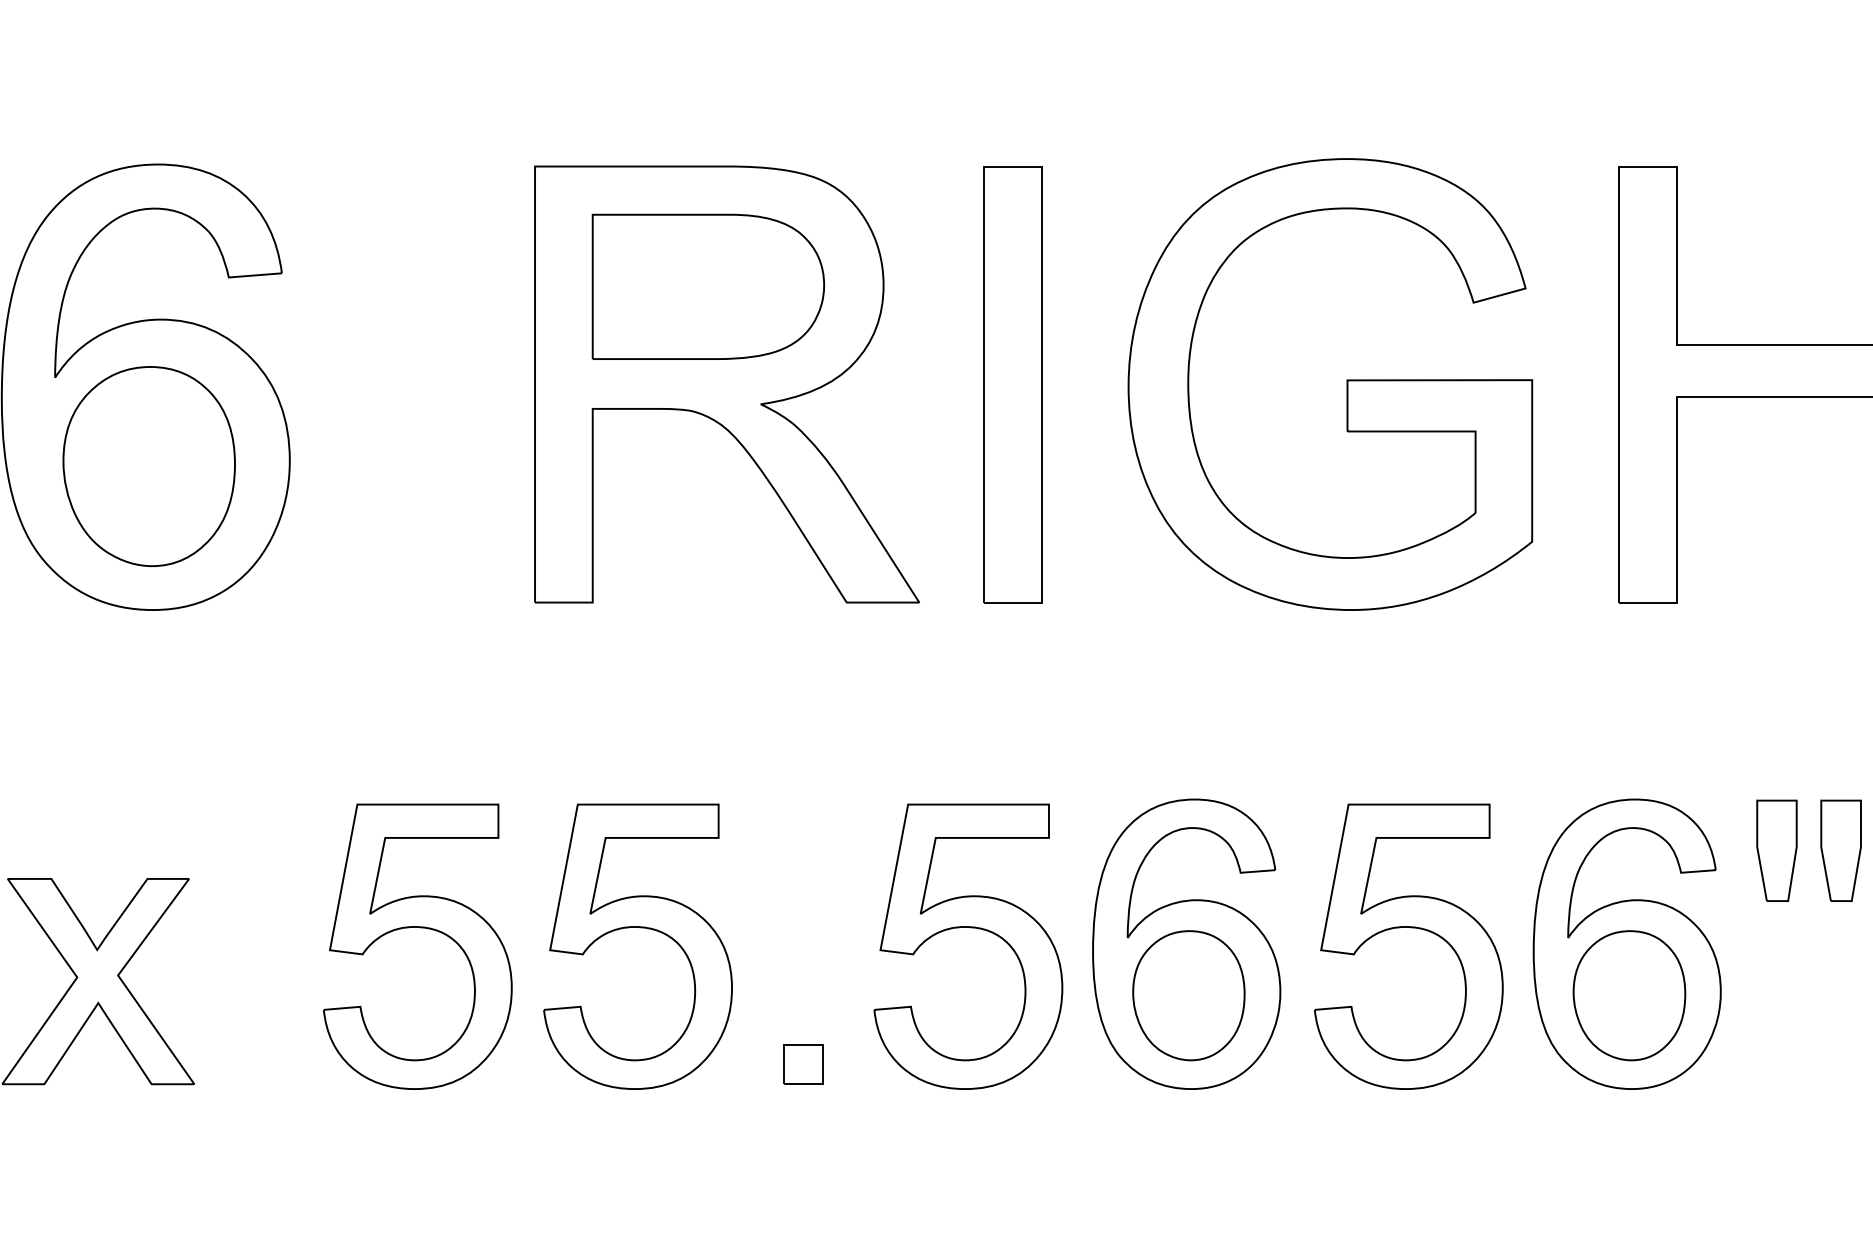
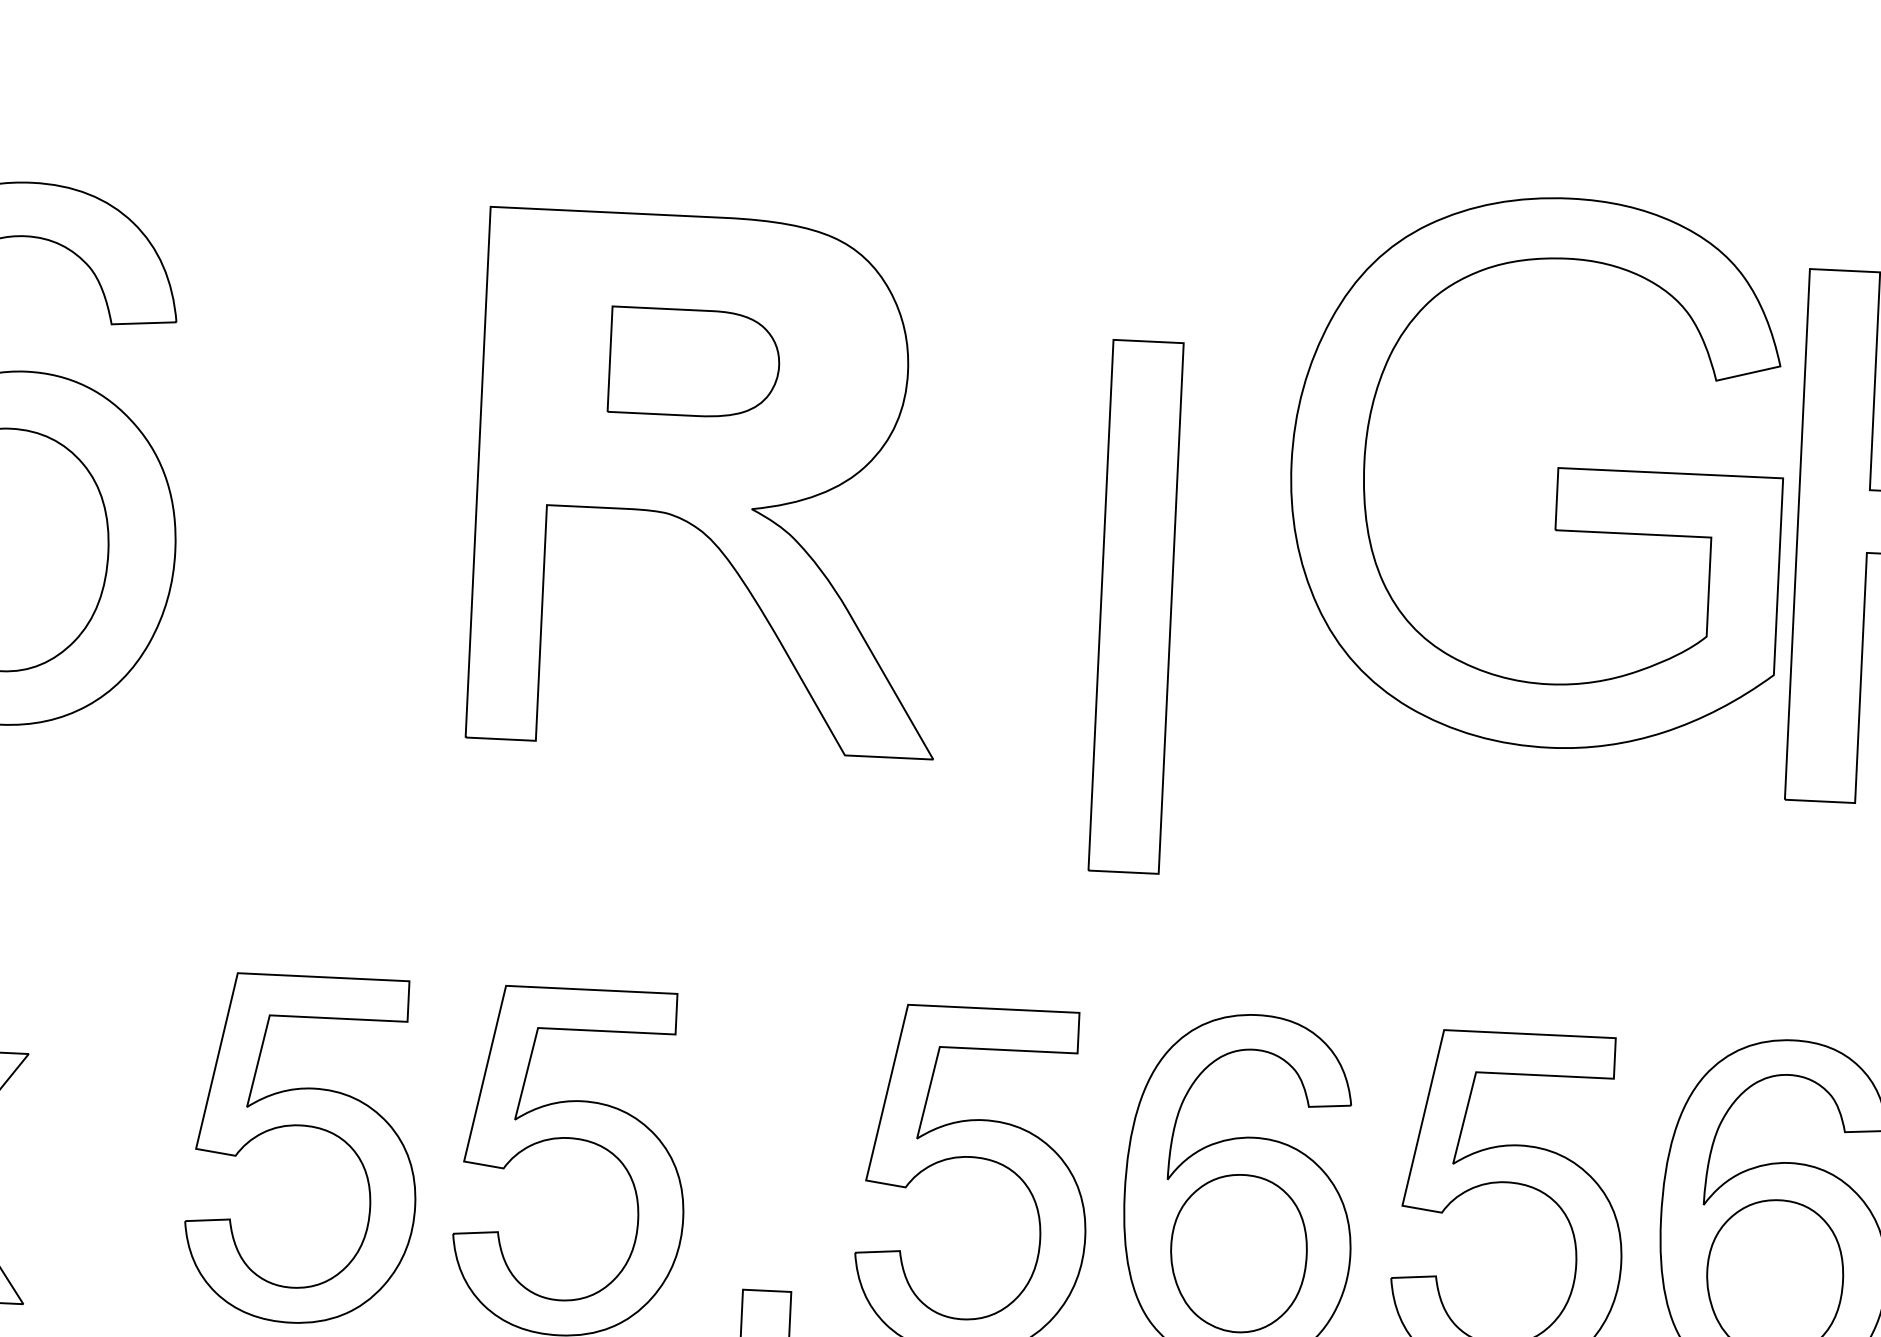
part: (707, 286) -> (693, 362), size x0.6
part: (1012, 384) -> (1135, 606), moved
part: (1346, 384) -> (1556, 472), moved

